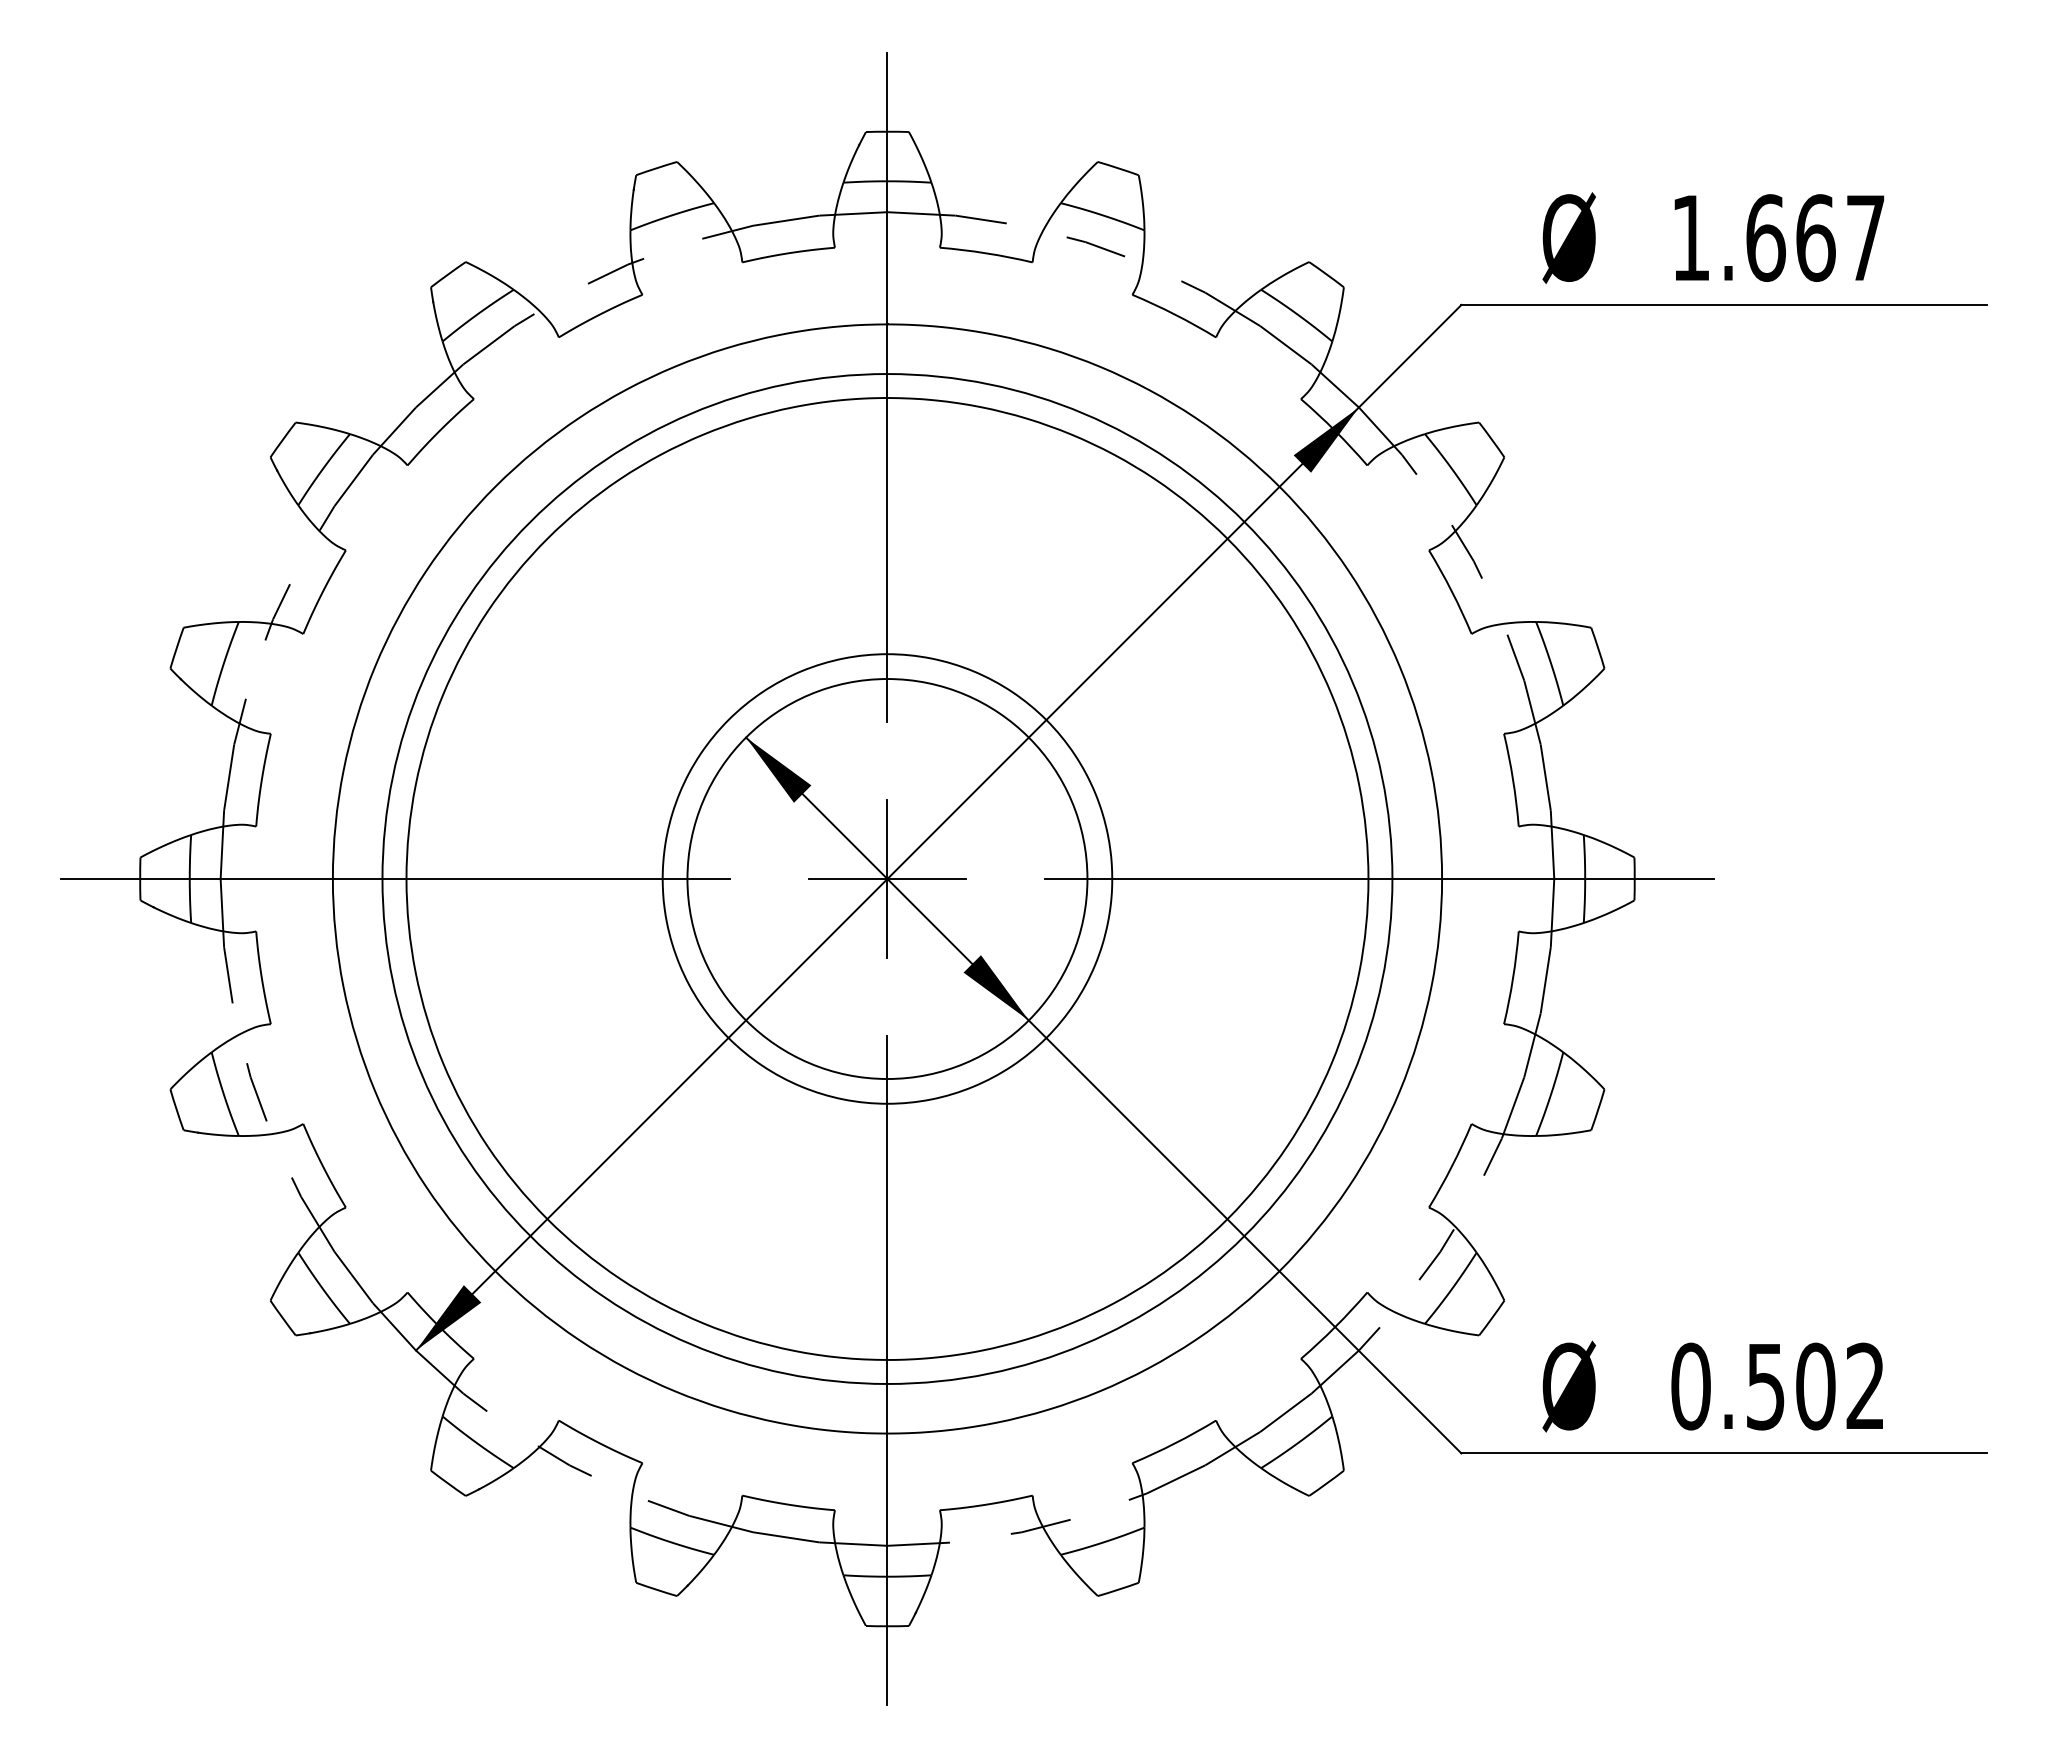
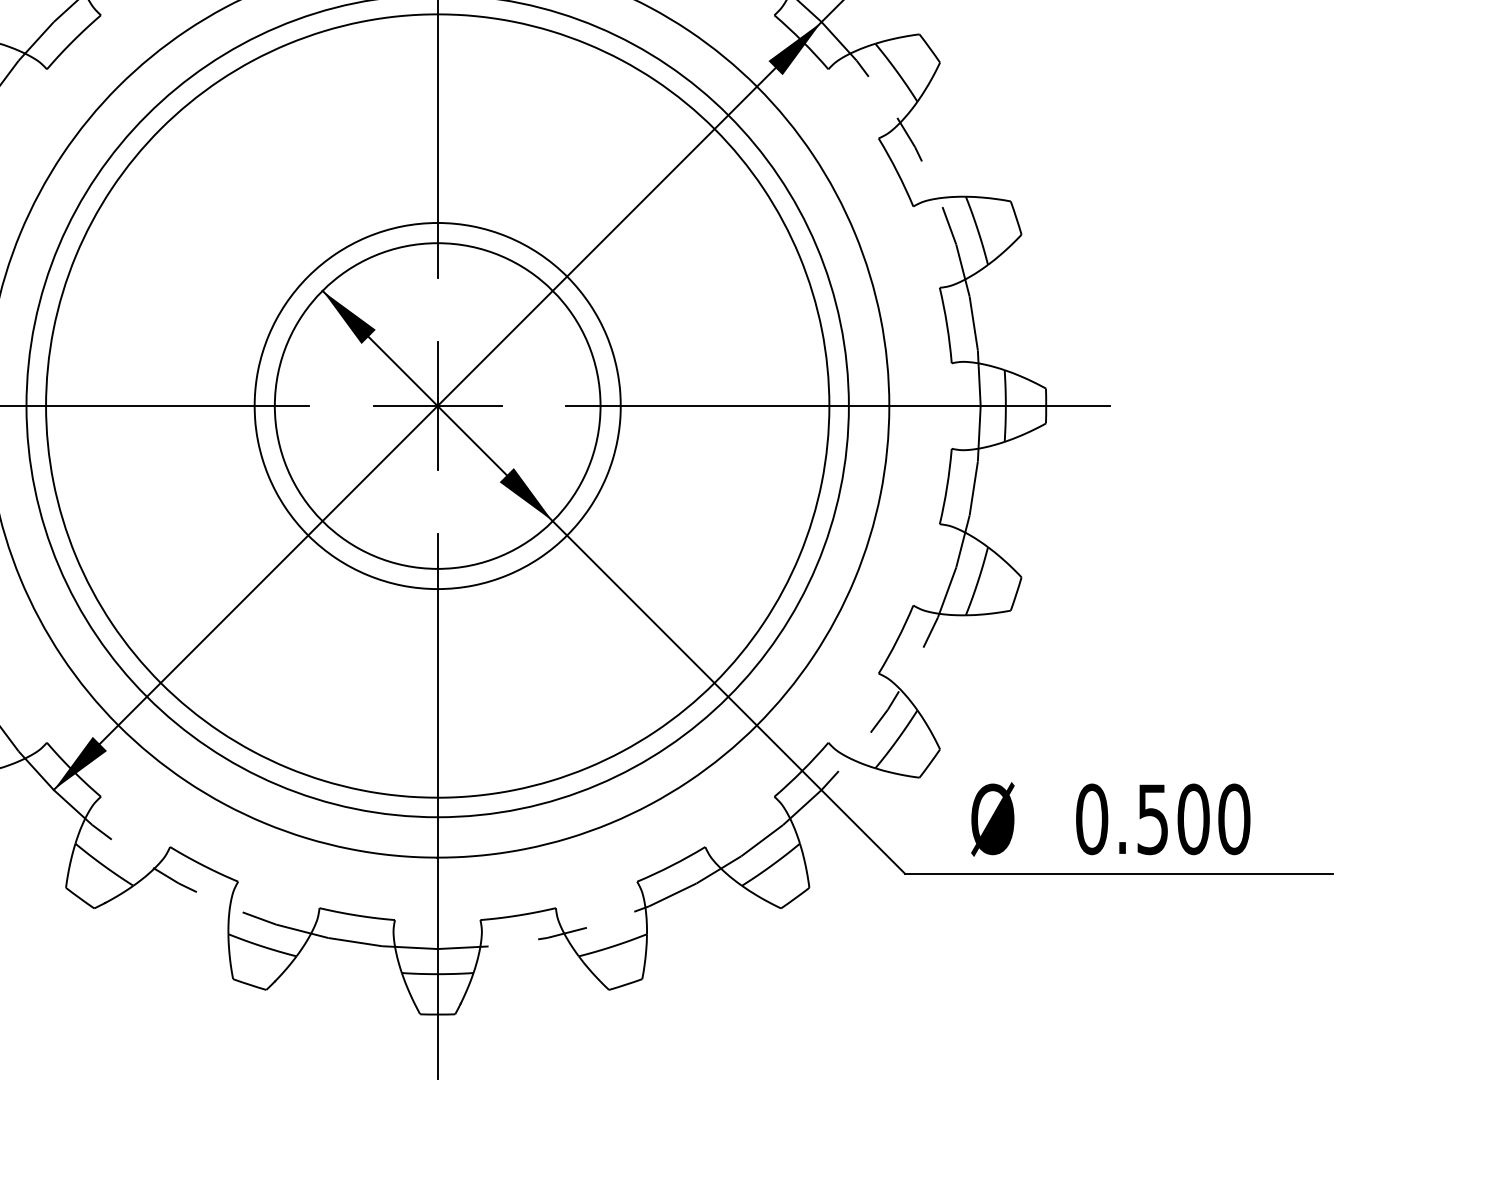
text: (1865, 1386) -> (1234, 819), 0.502 -> 0.500

